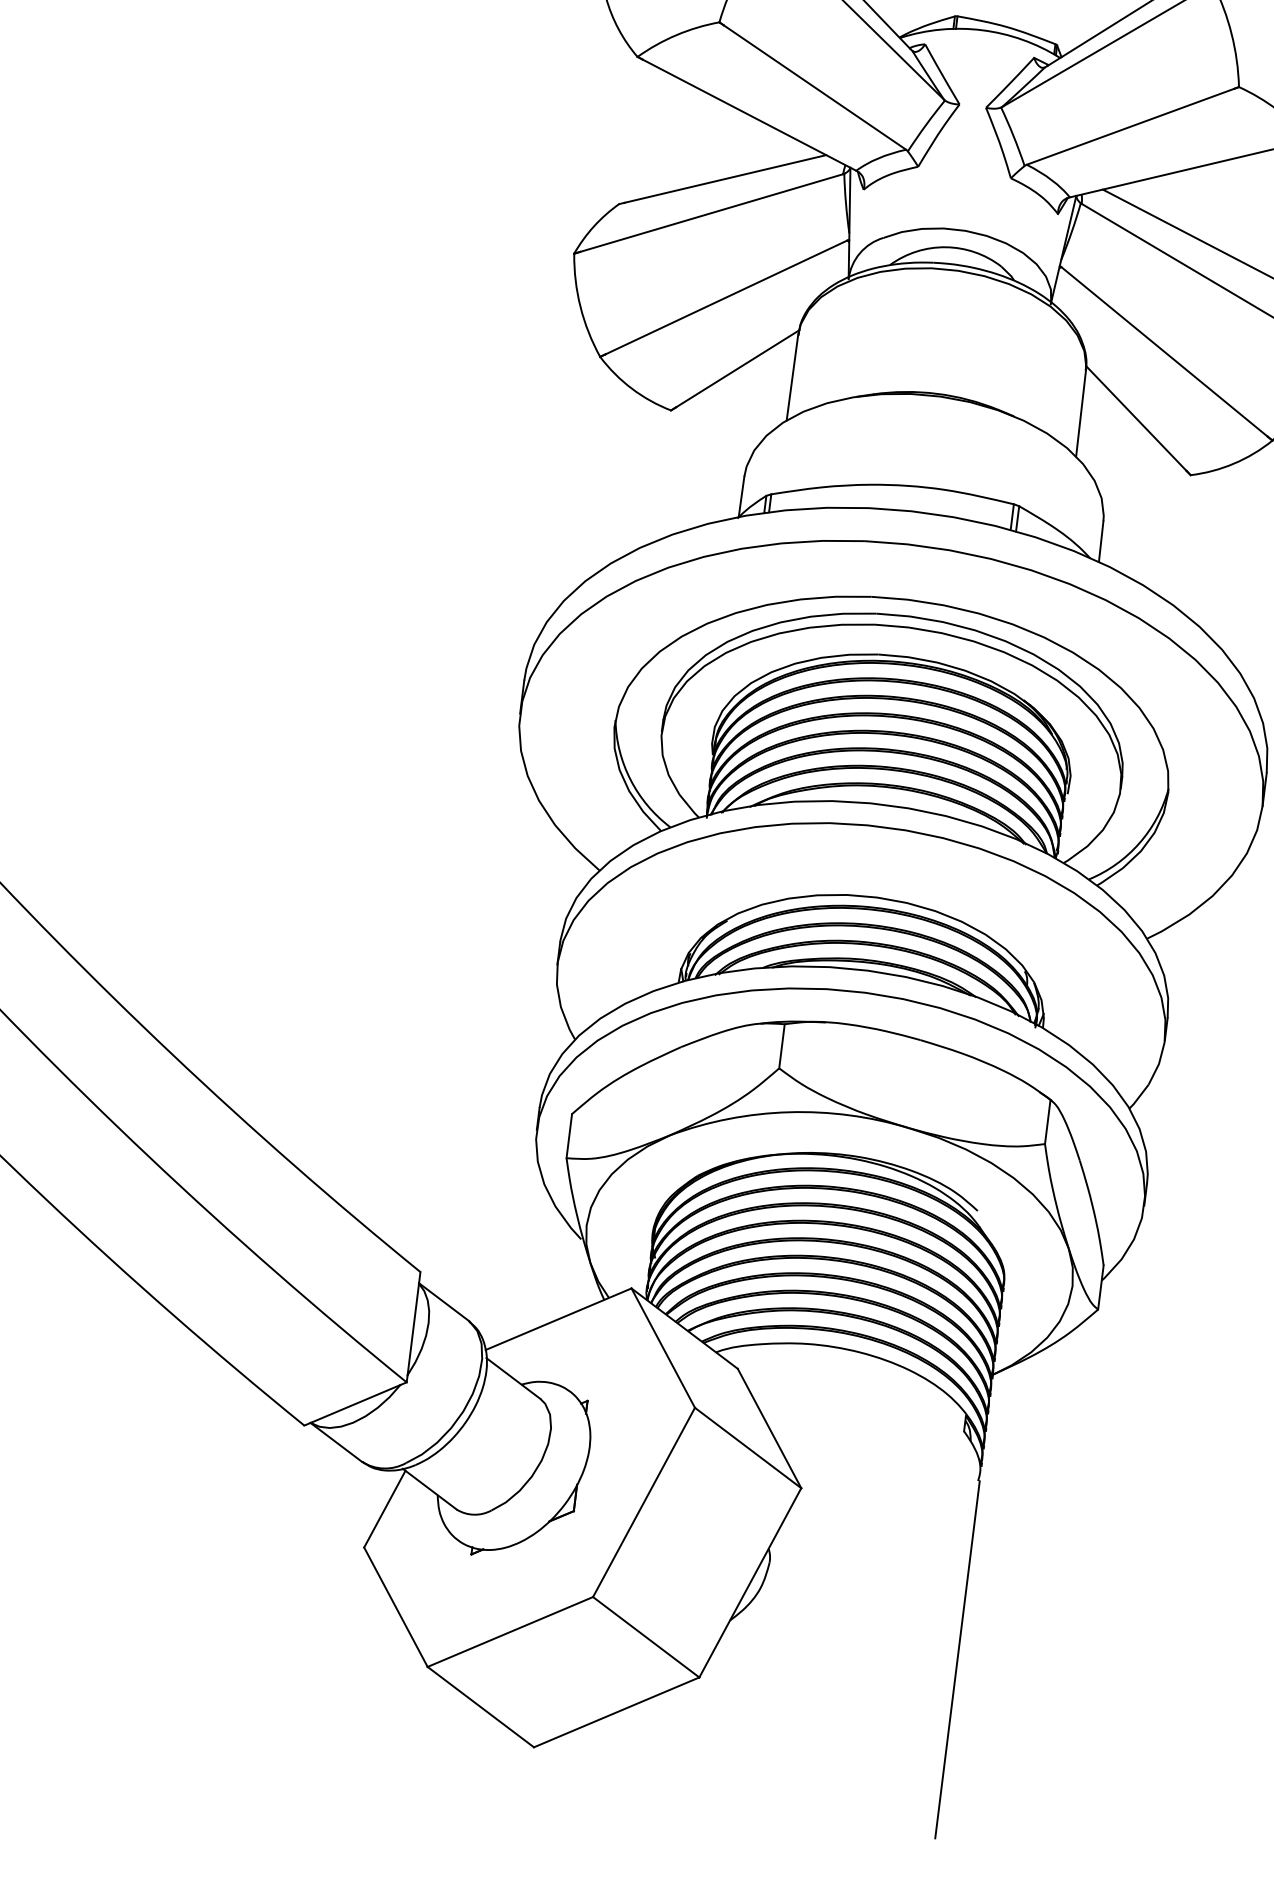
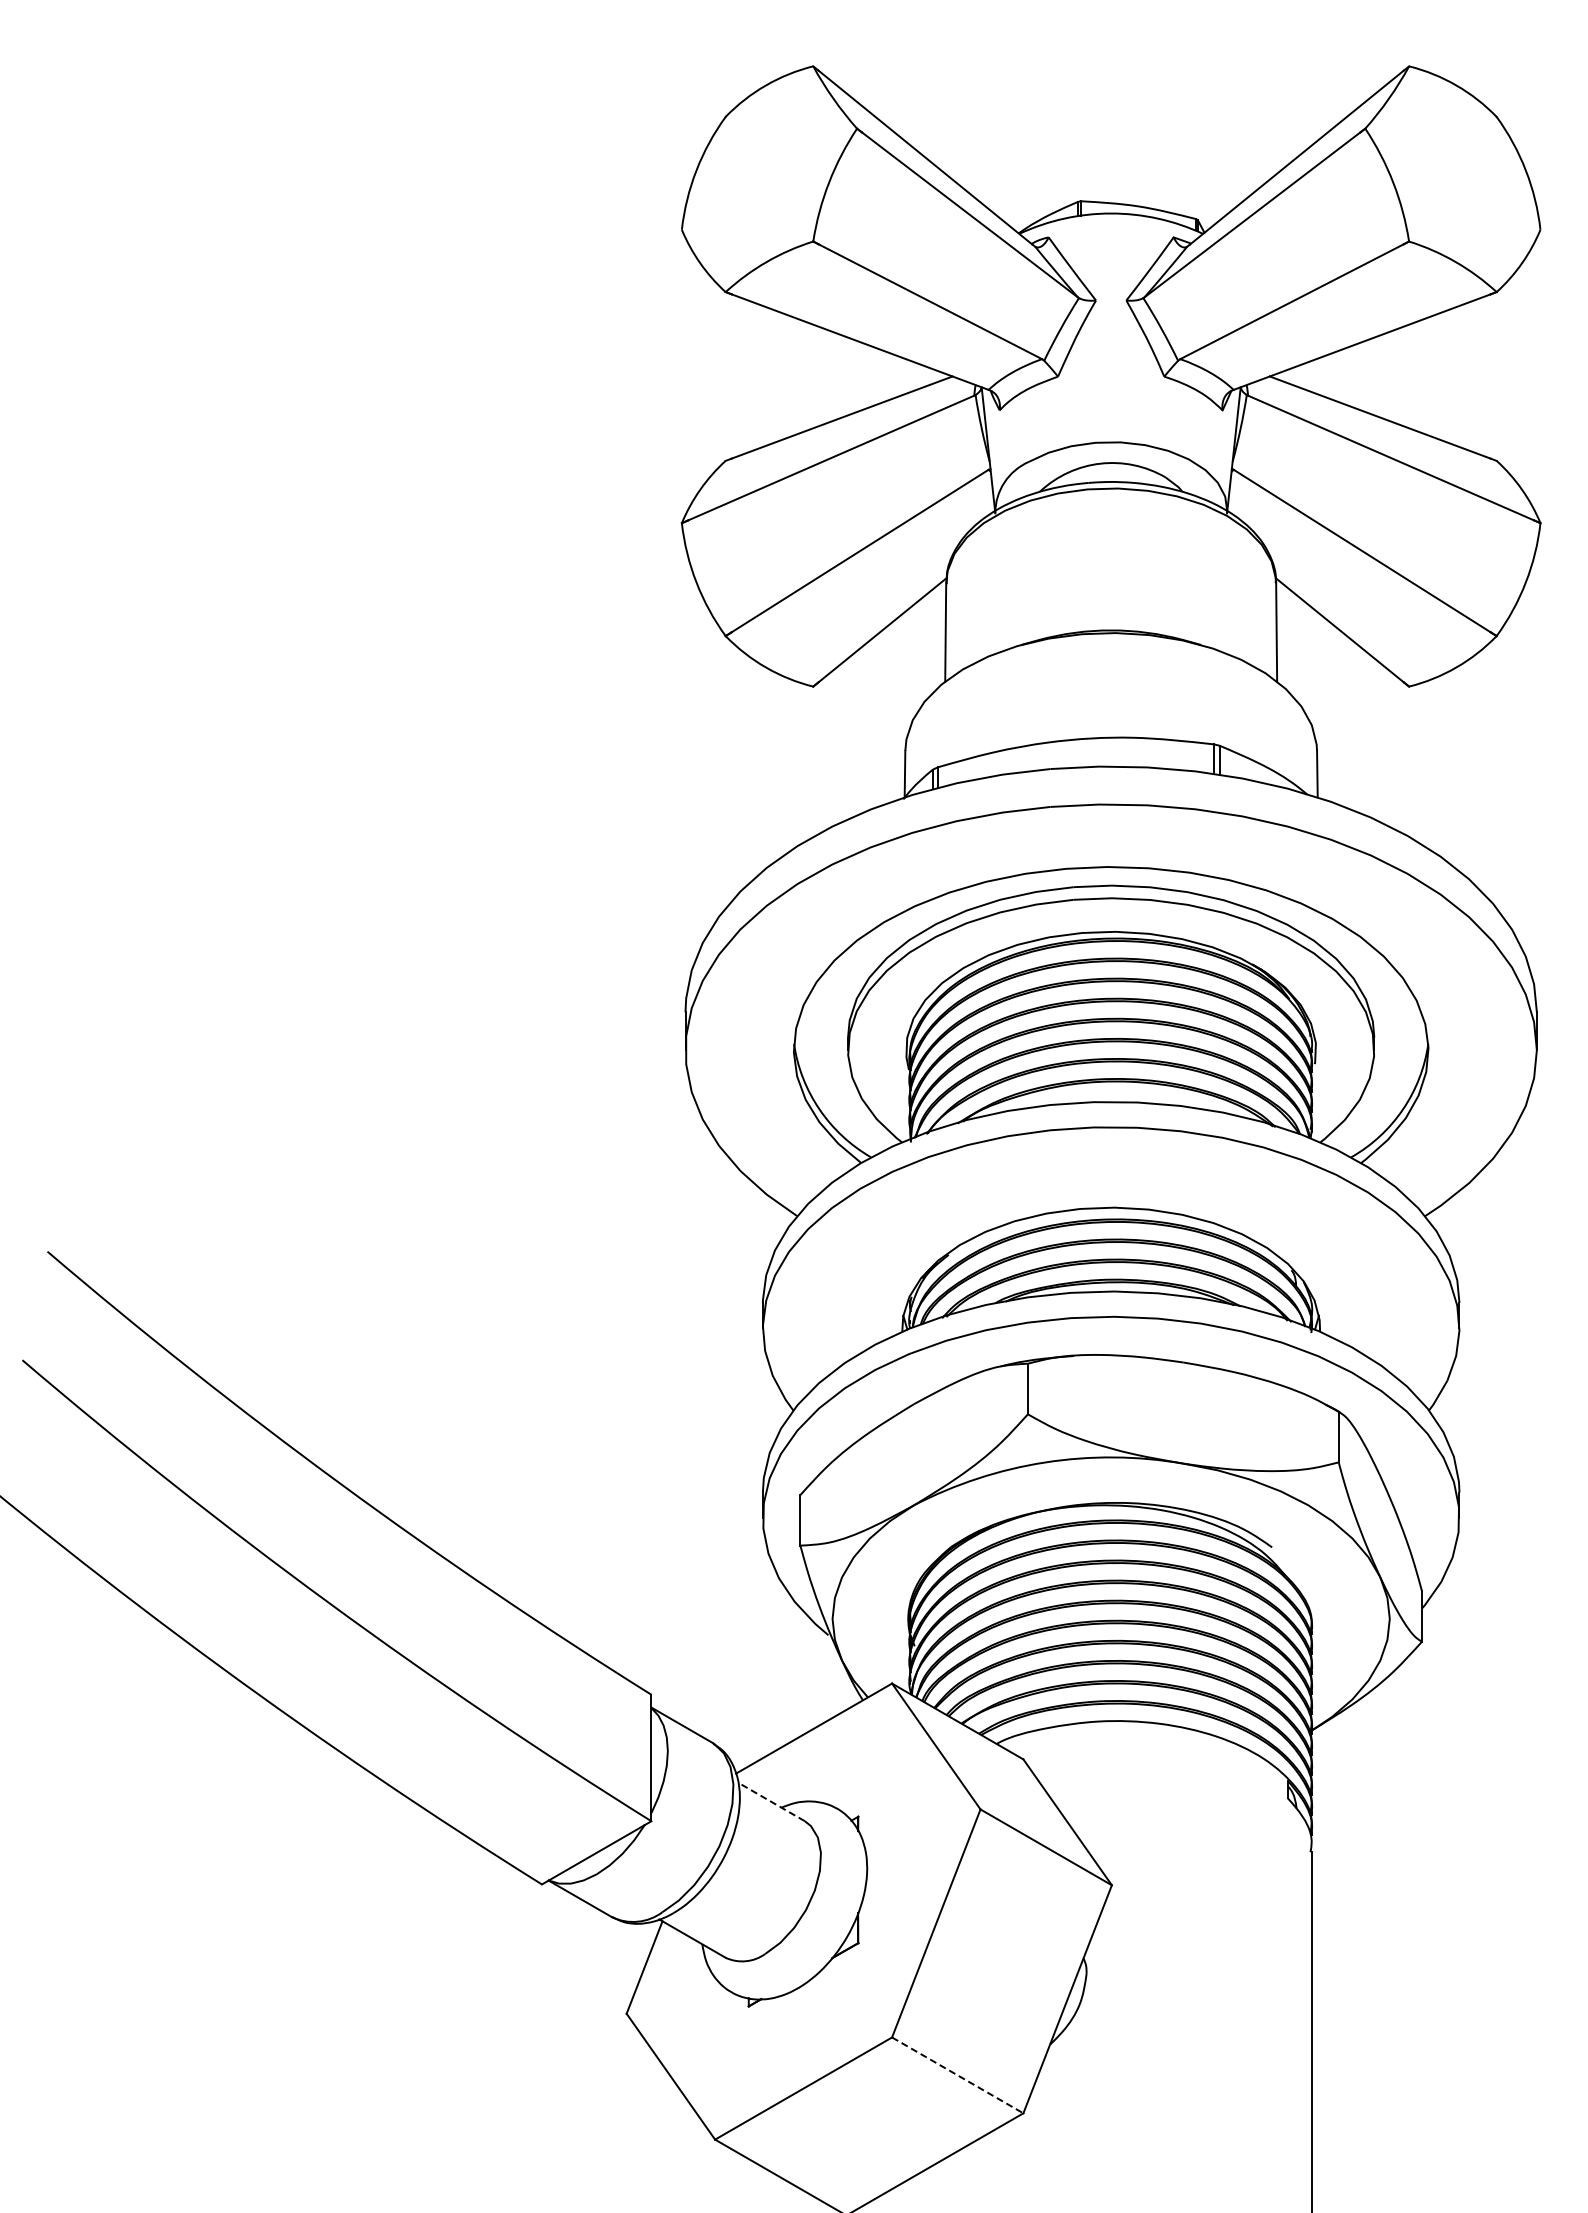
line: (512, 1378) -> (770, 1801), solid -> dashed
line: (645, 1637) -> (957, 2075), solid -> dashed

